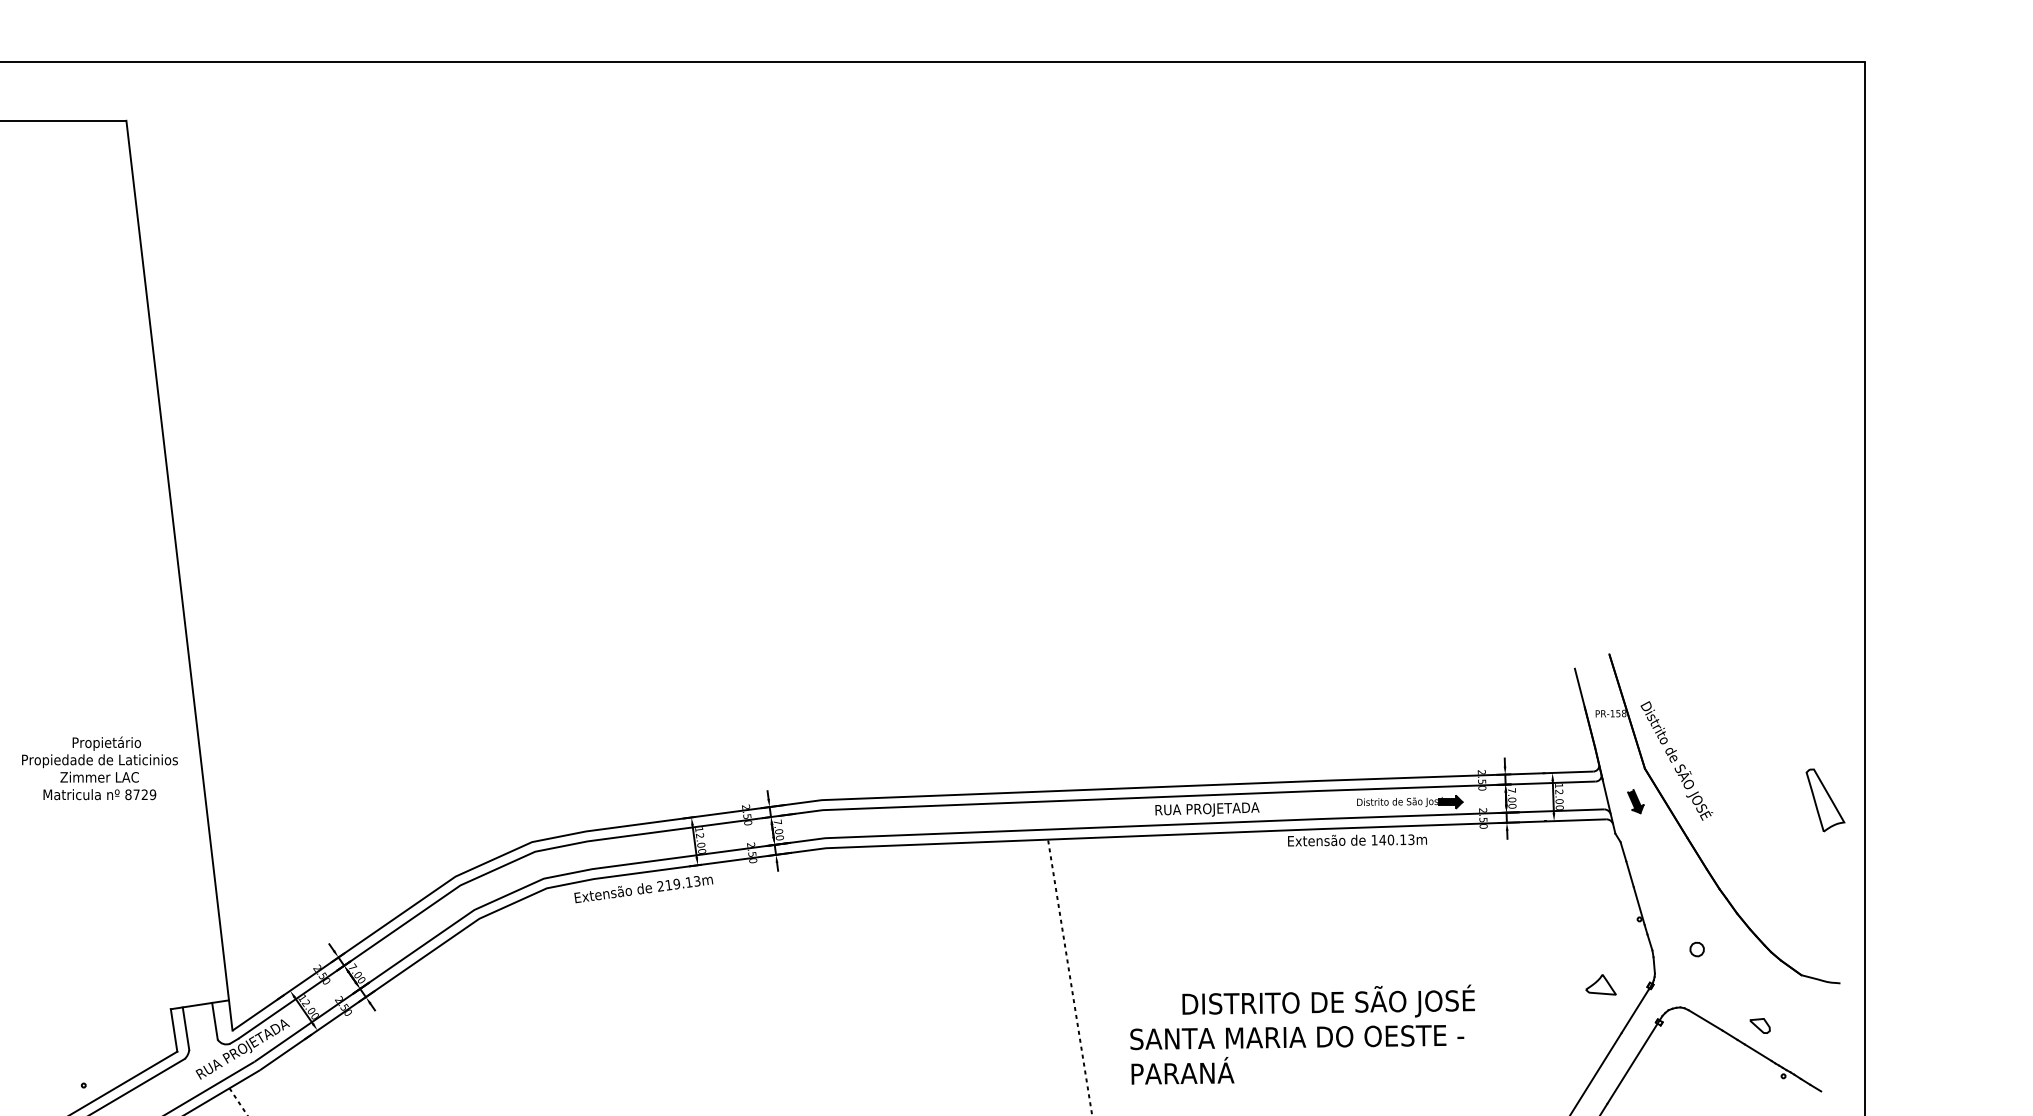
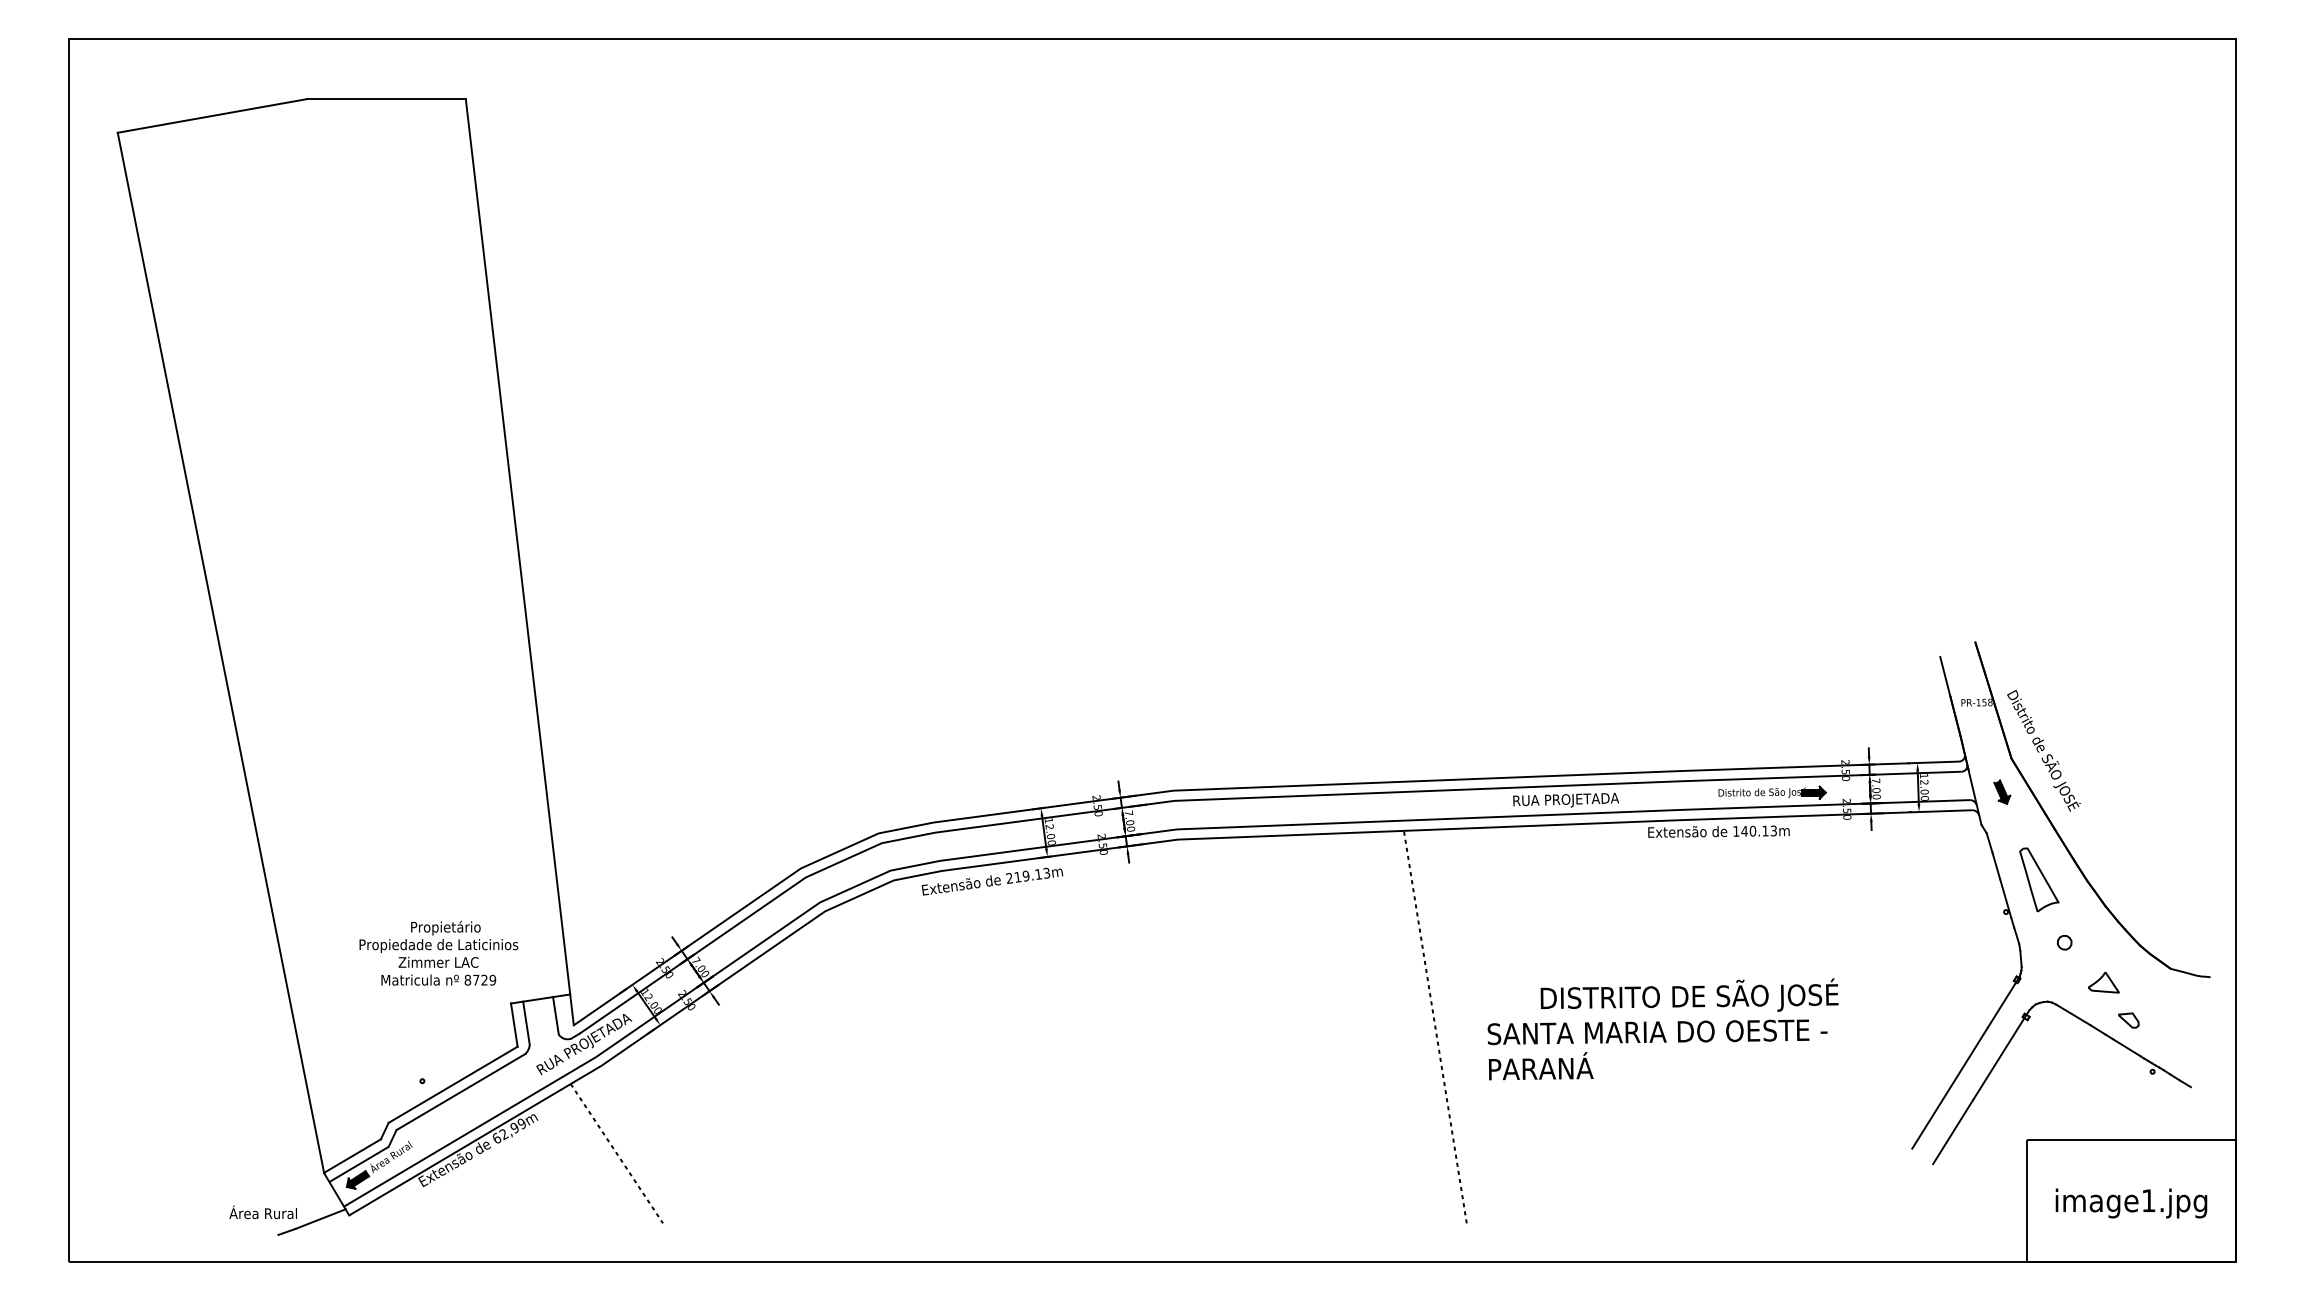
text: (99, 767) -> (438, 952), moved
curve: (1829, 798) -> (2043, 878), moved
part: (1600, 984) -> (2103, 982), moved

